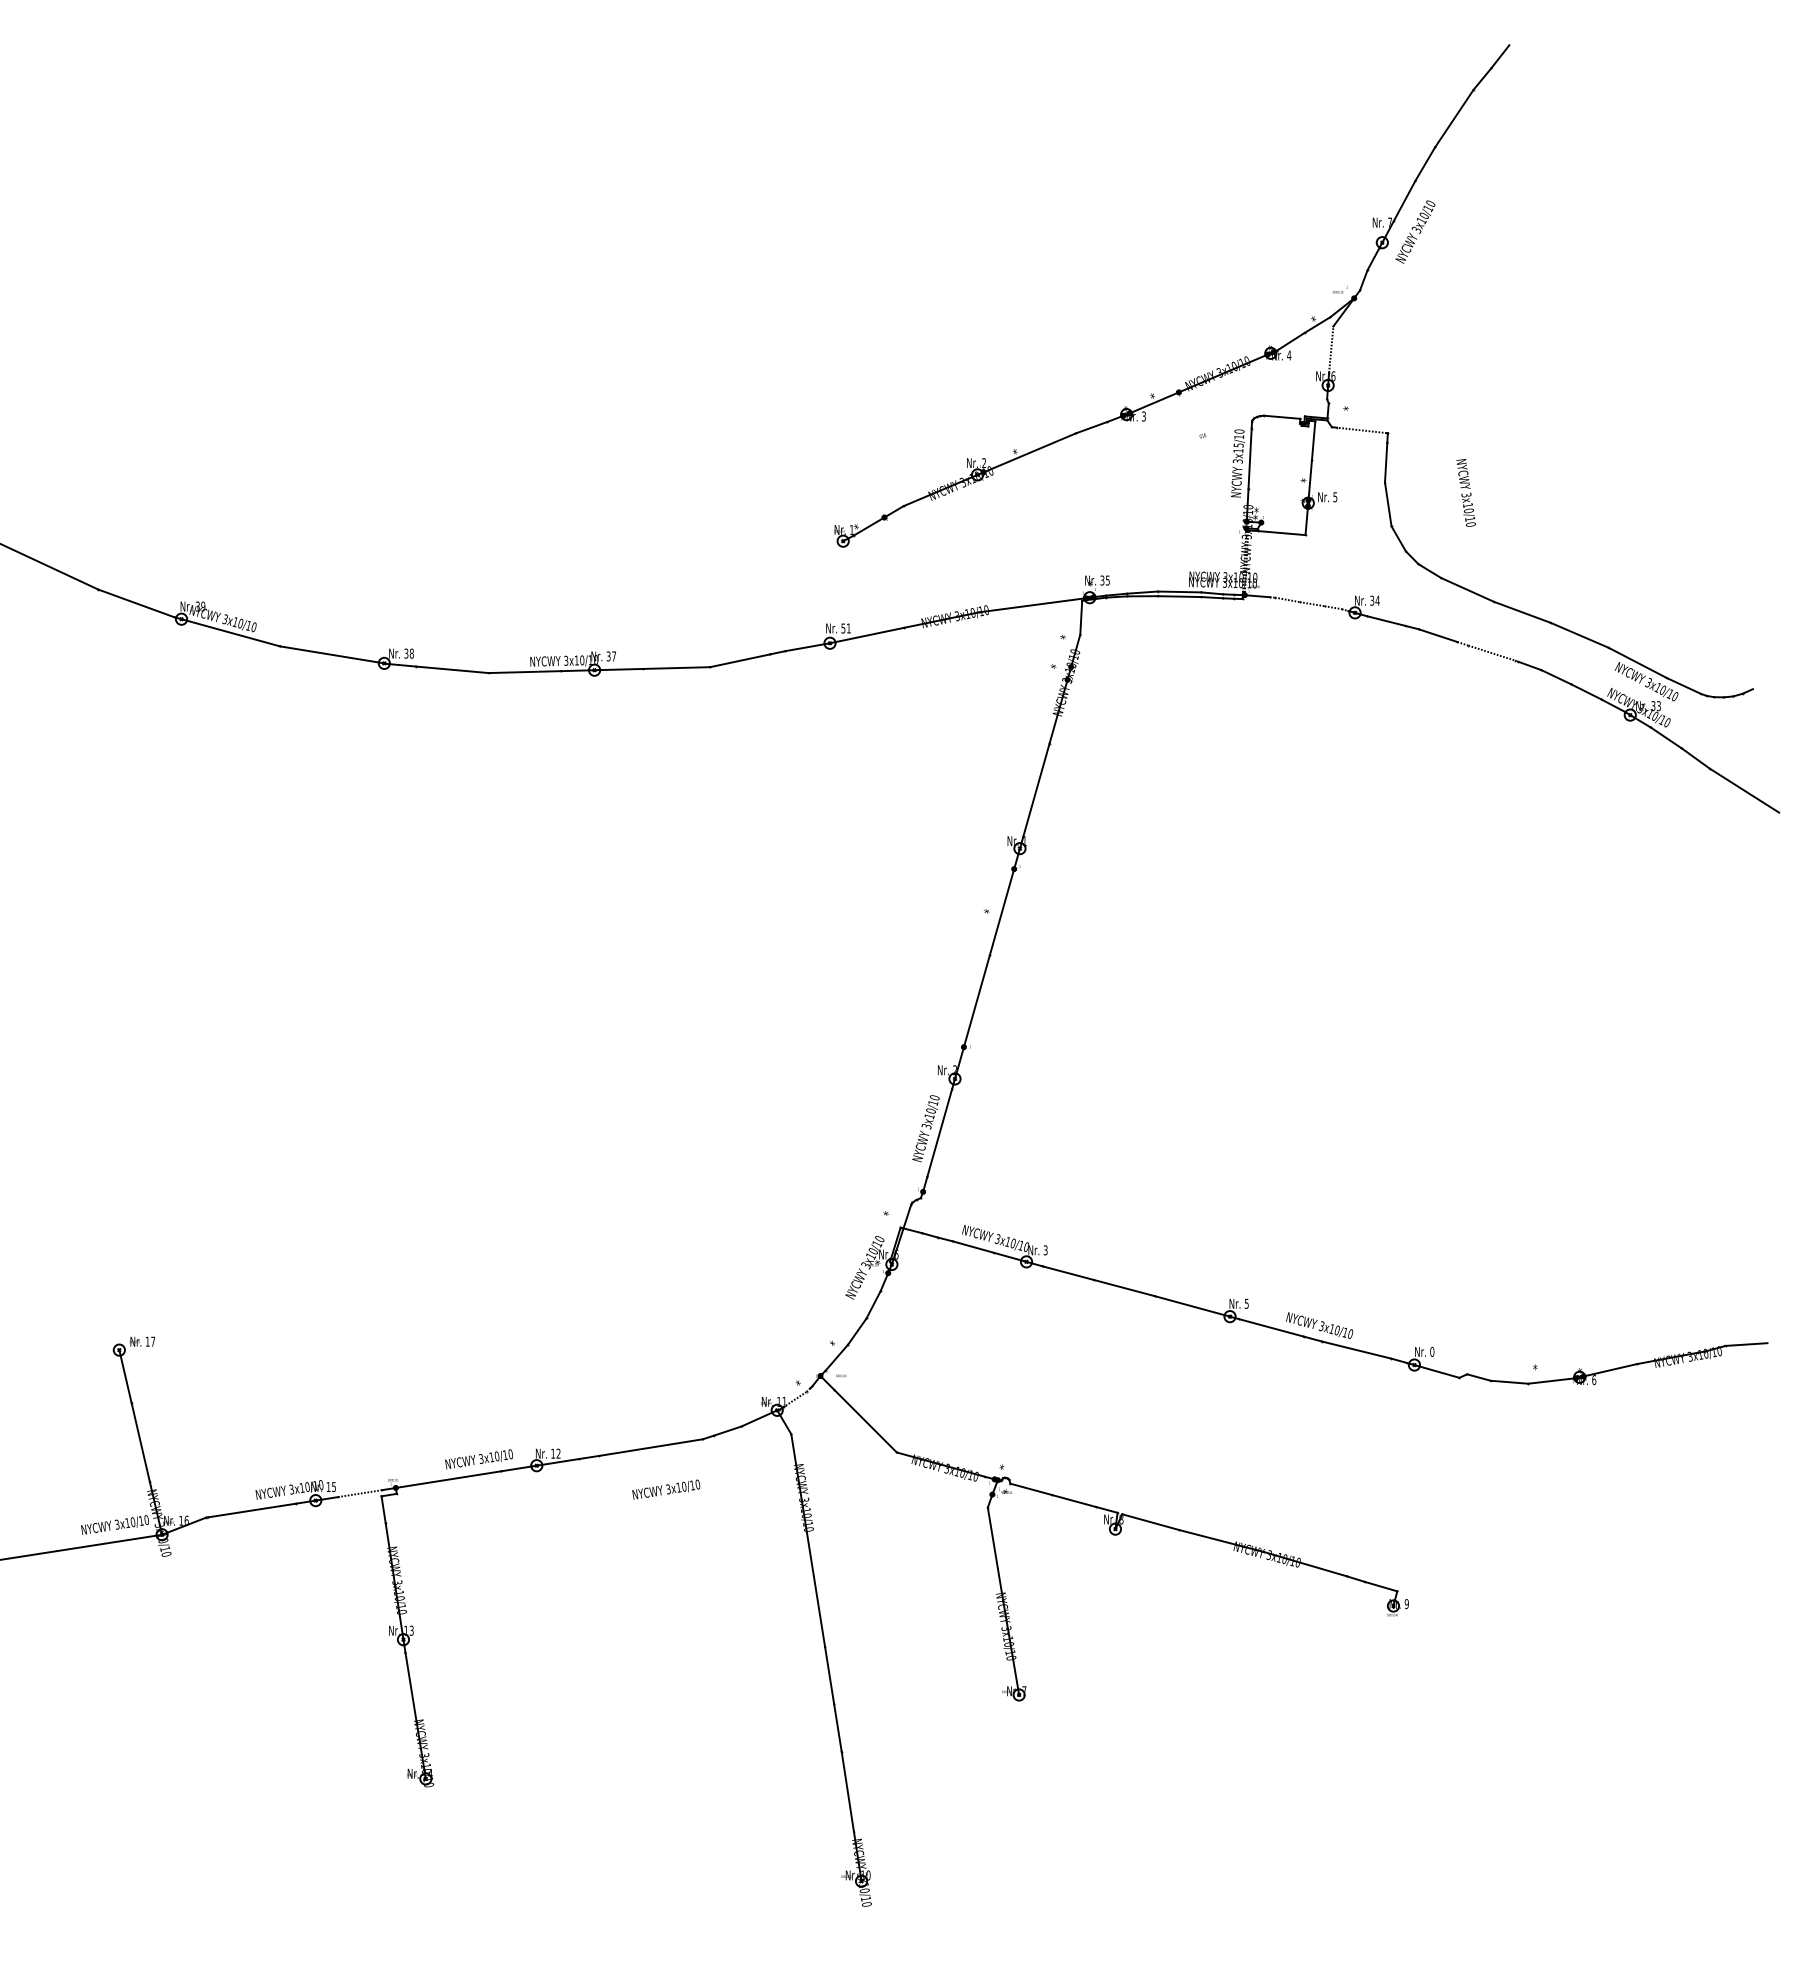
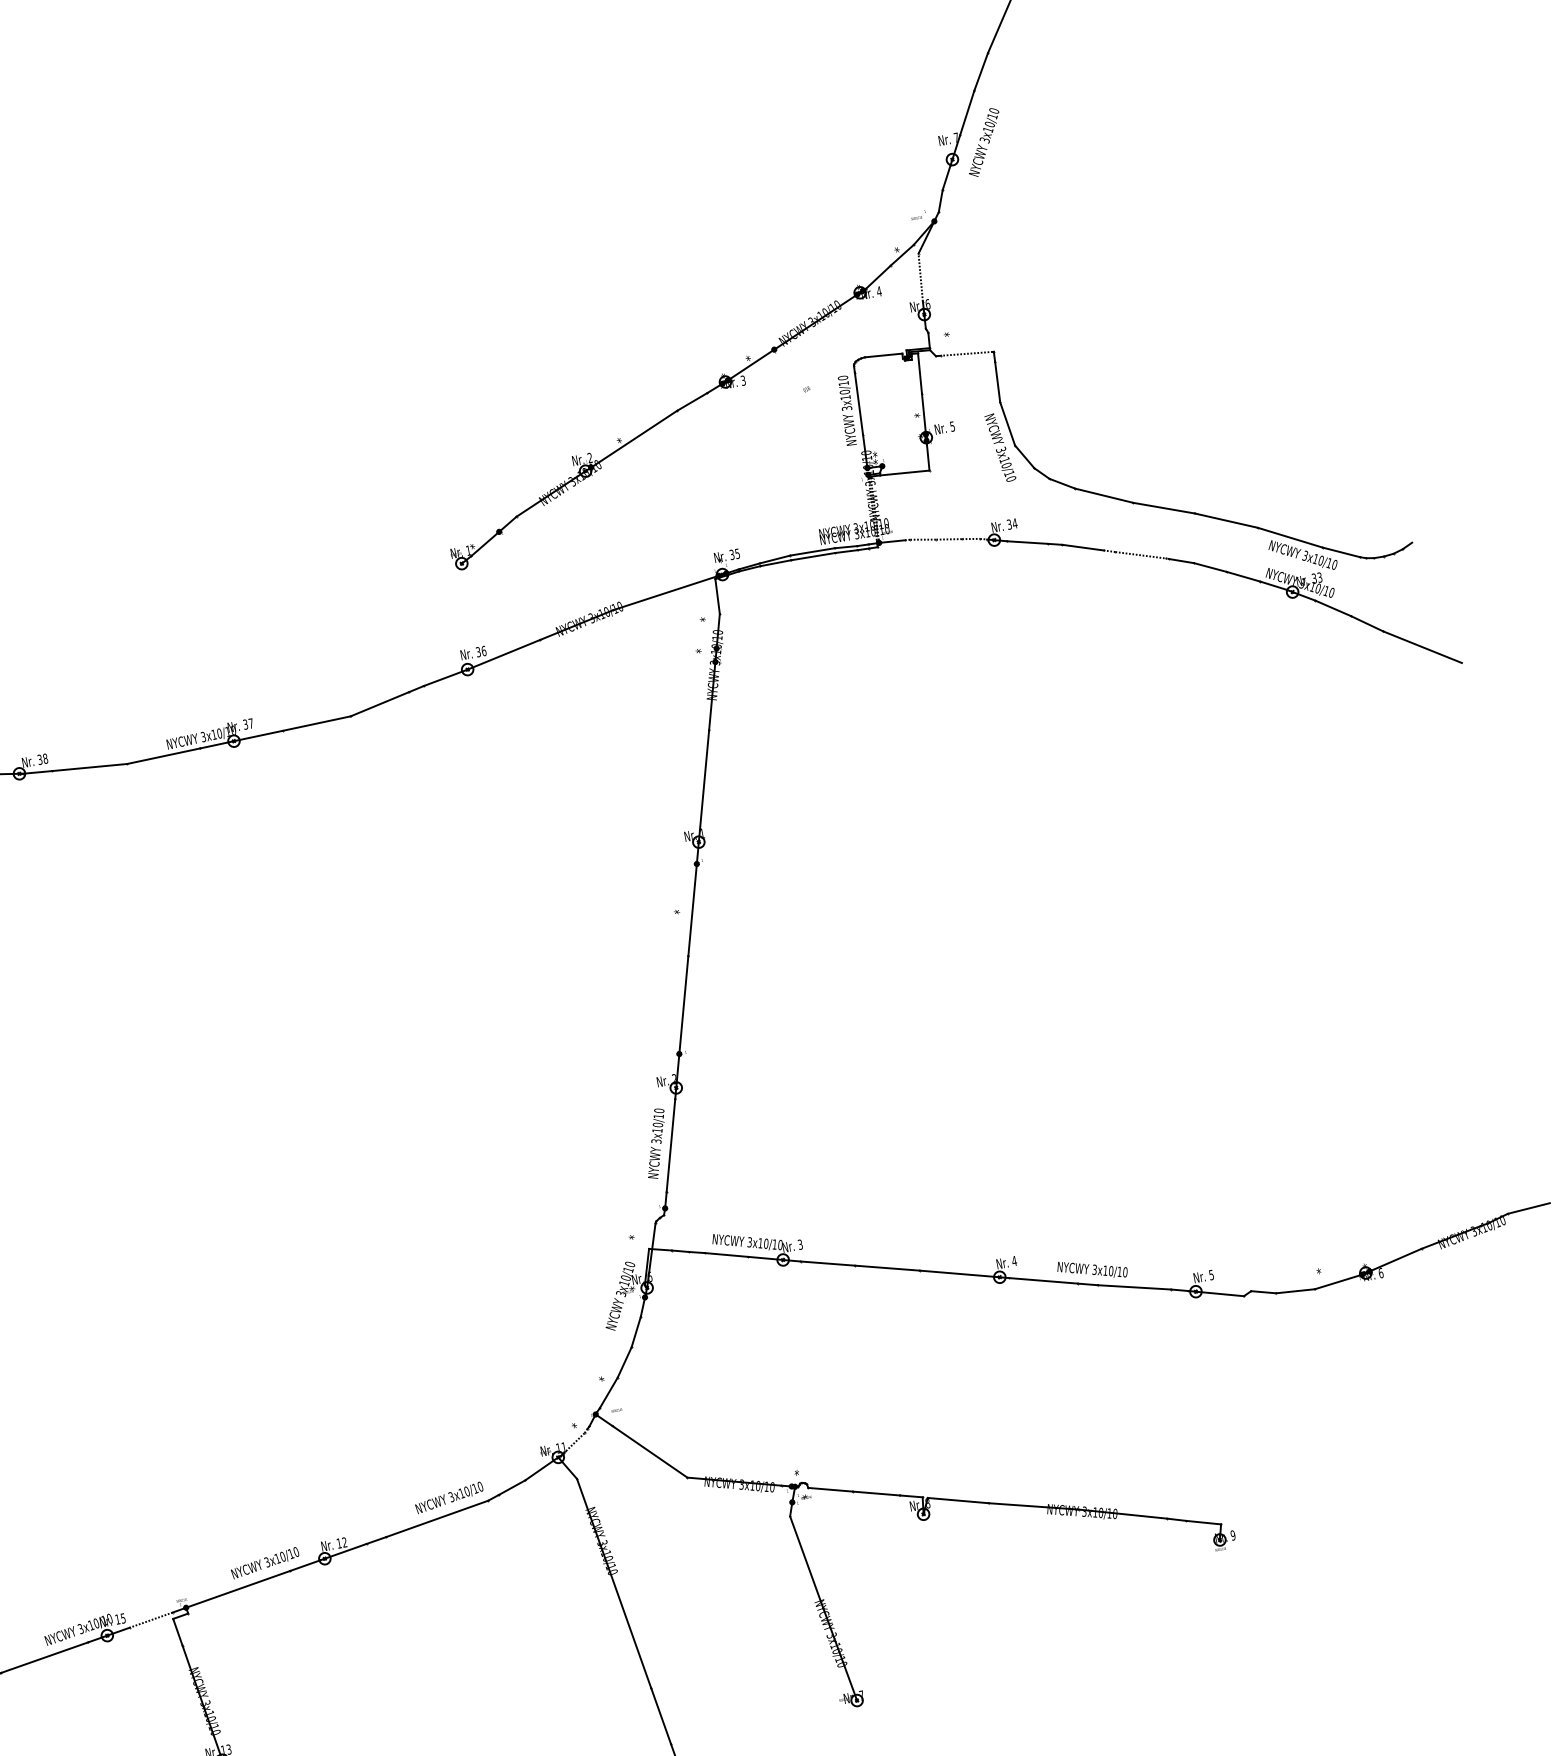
text: (1238, 445) -> (844, 392), 3x15/10 -> 3x10/10
text: (1465, 492) -> (999, 447), moved
text: (845, 628) -> (480, 651), 51 -> 36
text: (1246, 1303) -> (1014, 1260), 5 -> 4
text: (1432, 1351) -> (1211, 1274), 0 -> 5
text: (666, 1489) -> (449, 1497), moved

